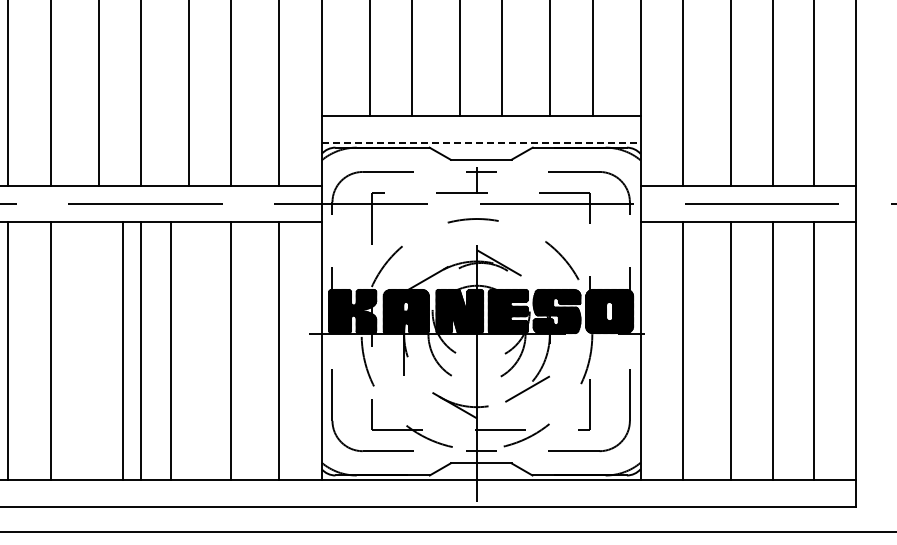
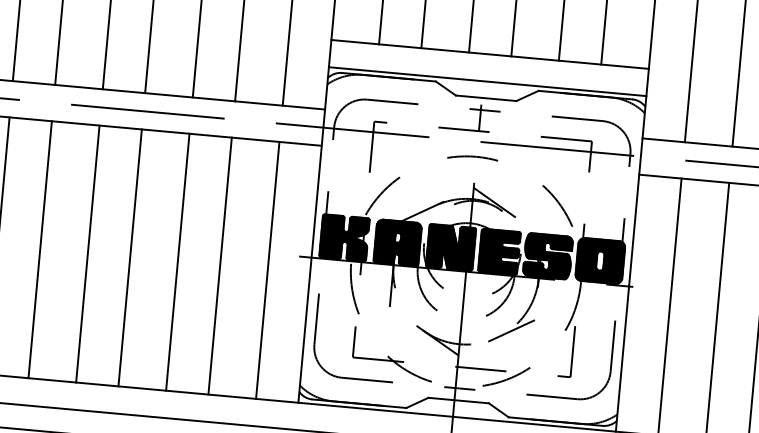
line: (481, 143) -> (487, 82), dashed -> solid
line: (122, 351) -> (87, 254), moved
line: (170, 351) -> (177, 262), moved

